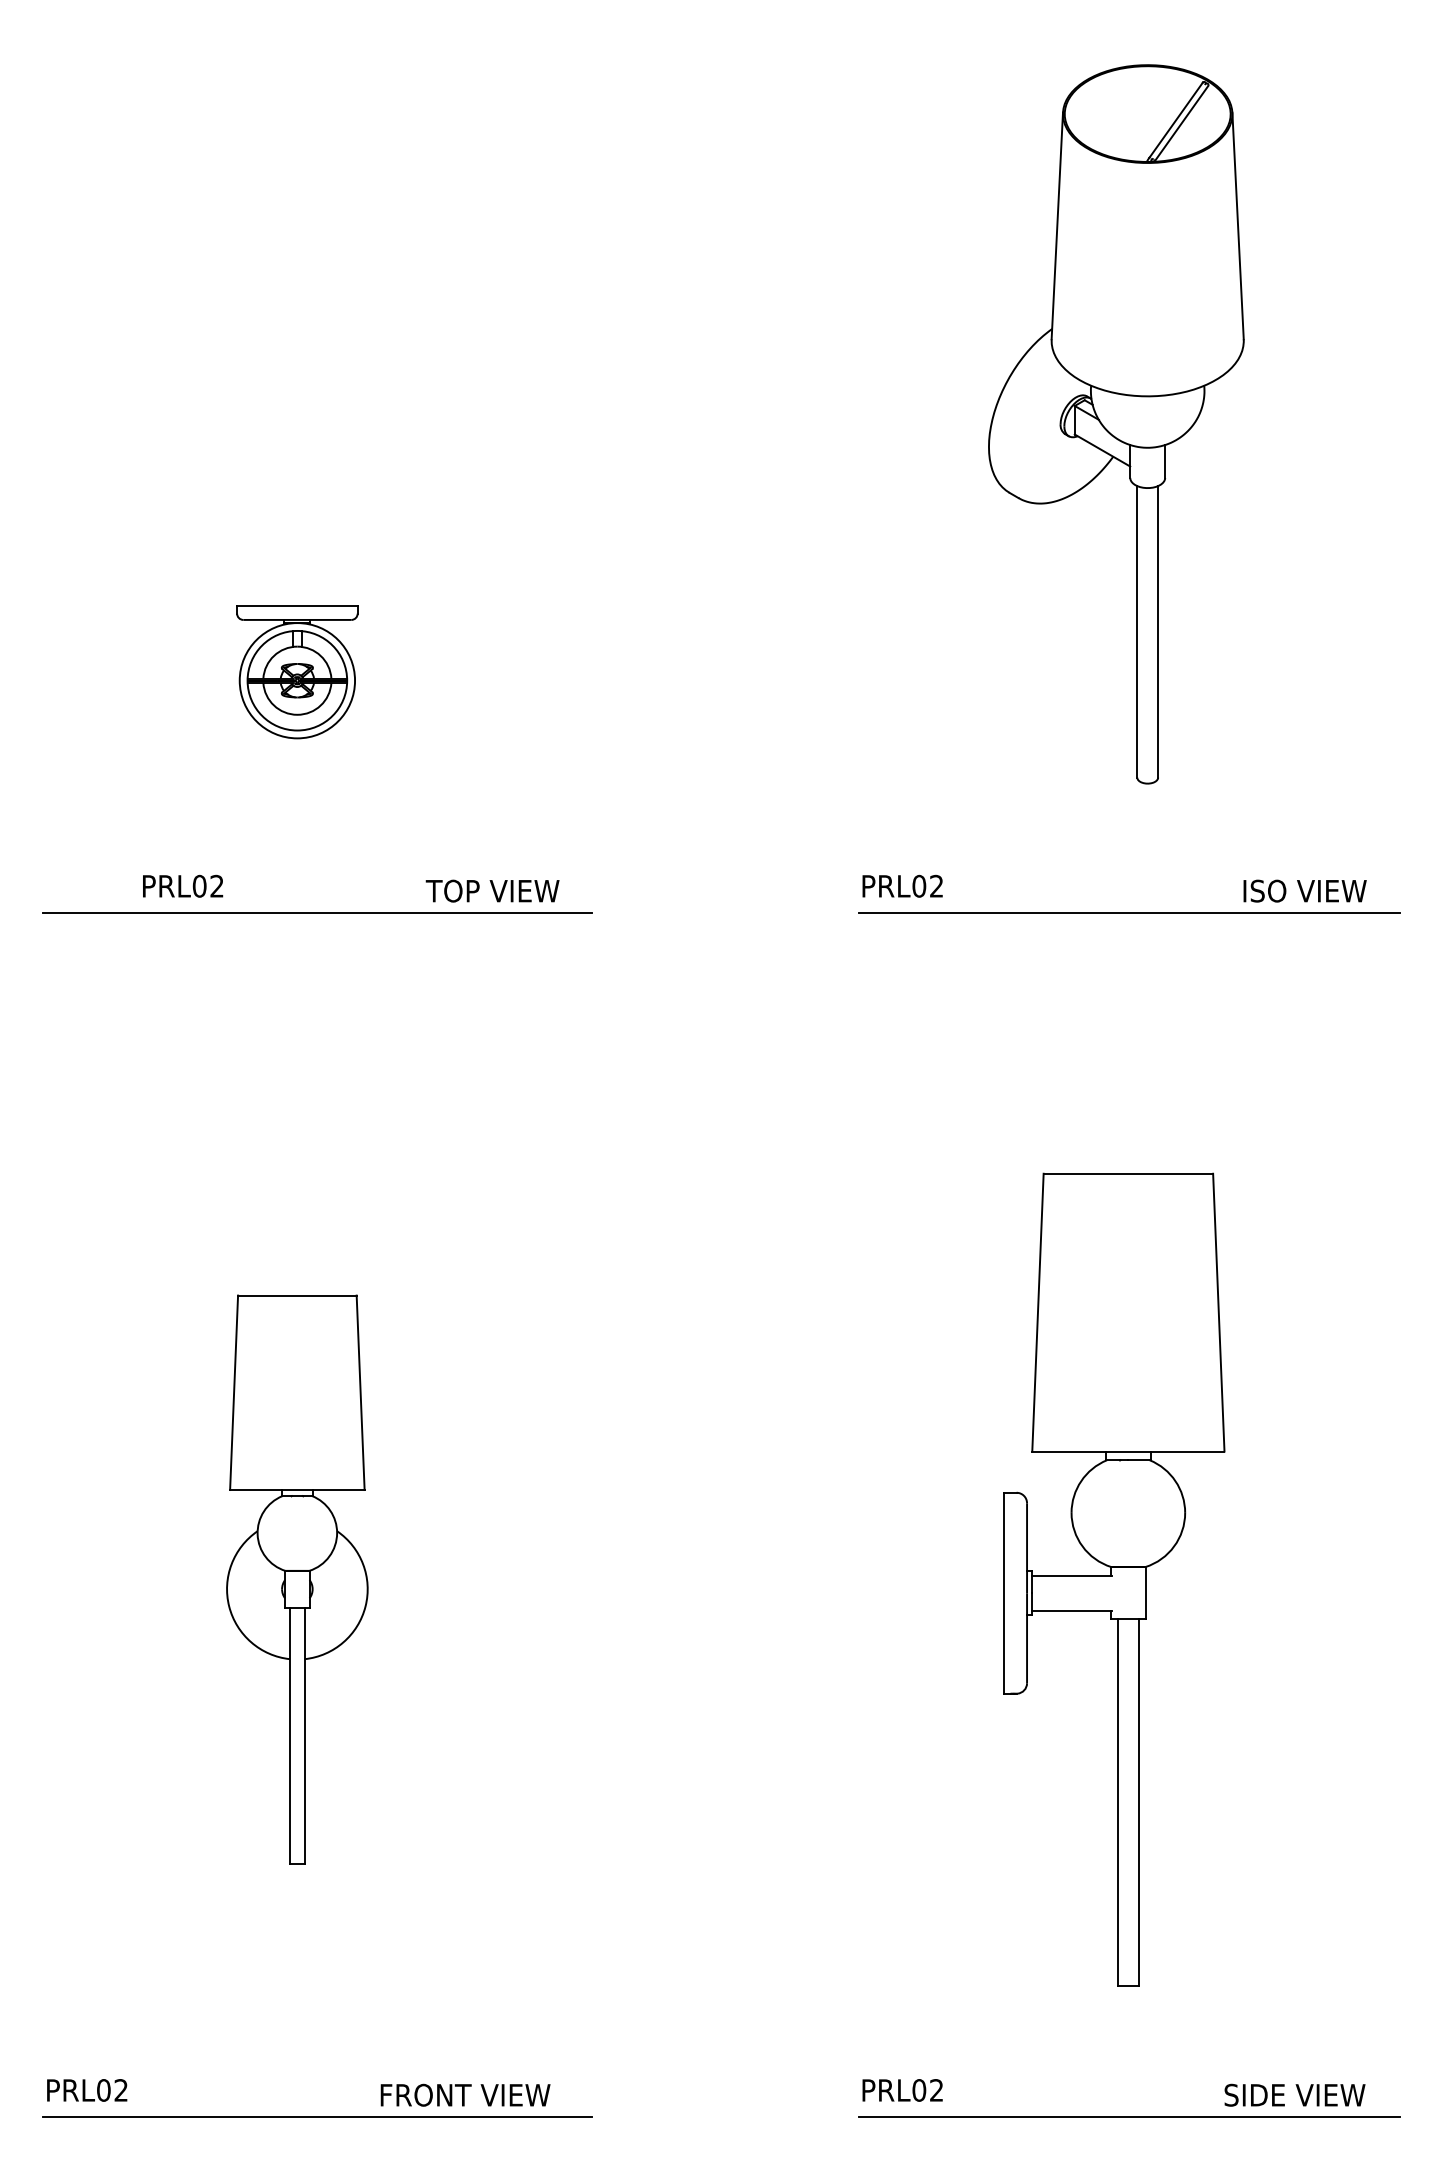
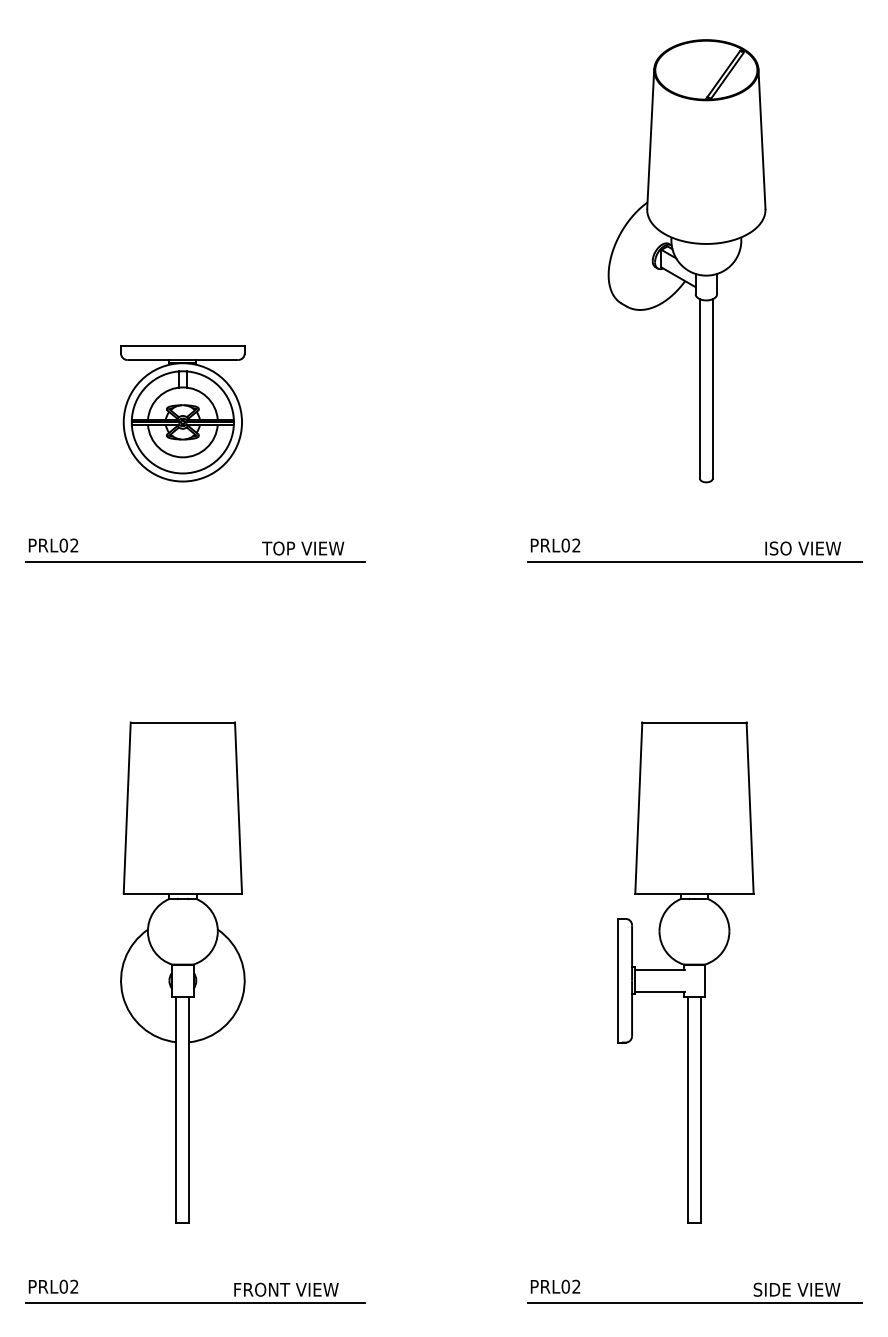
part: (296, 671) -> (182, 413), size x1.67
text: (182, 886) -> (53, 545), moved
part: (296, 1579) -> (182, 972), size x1.43

